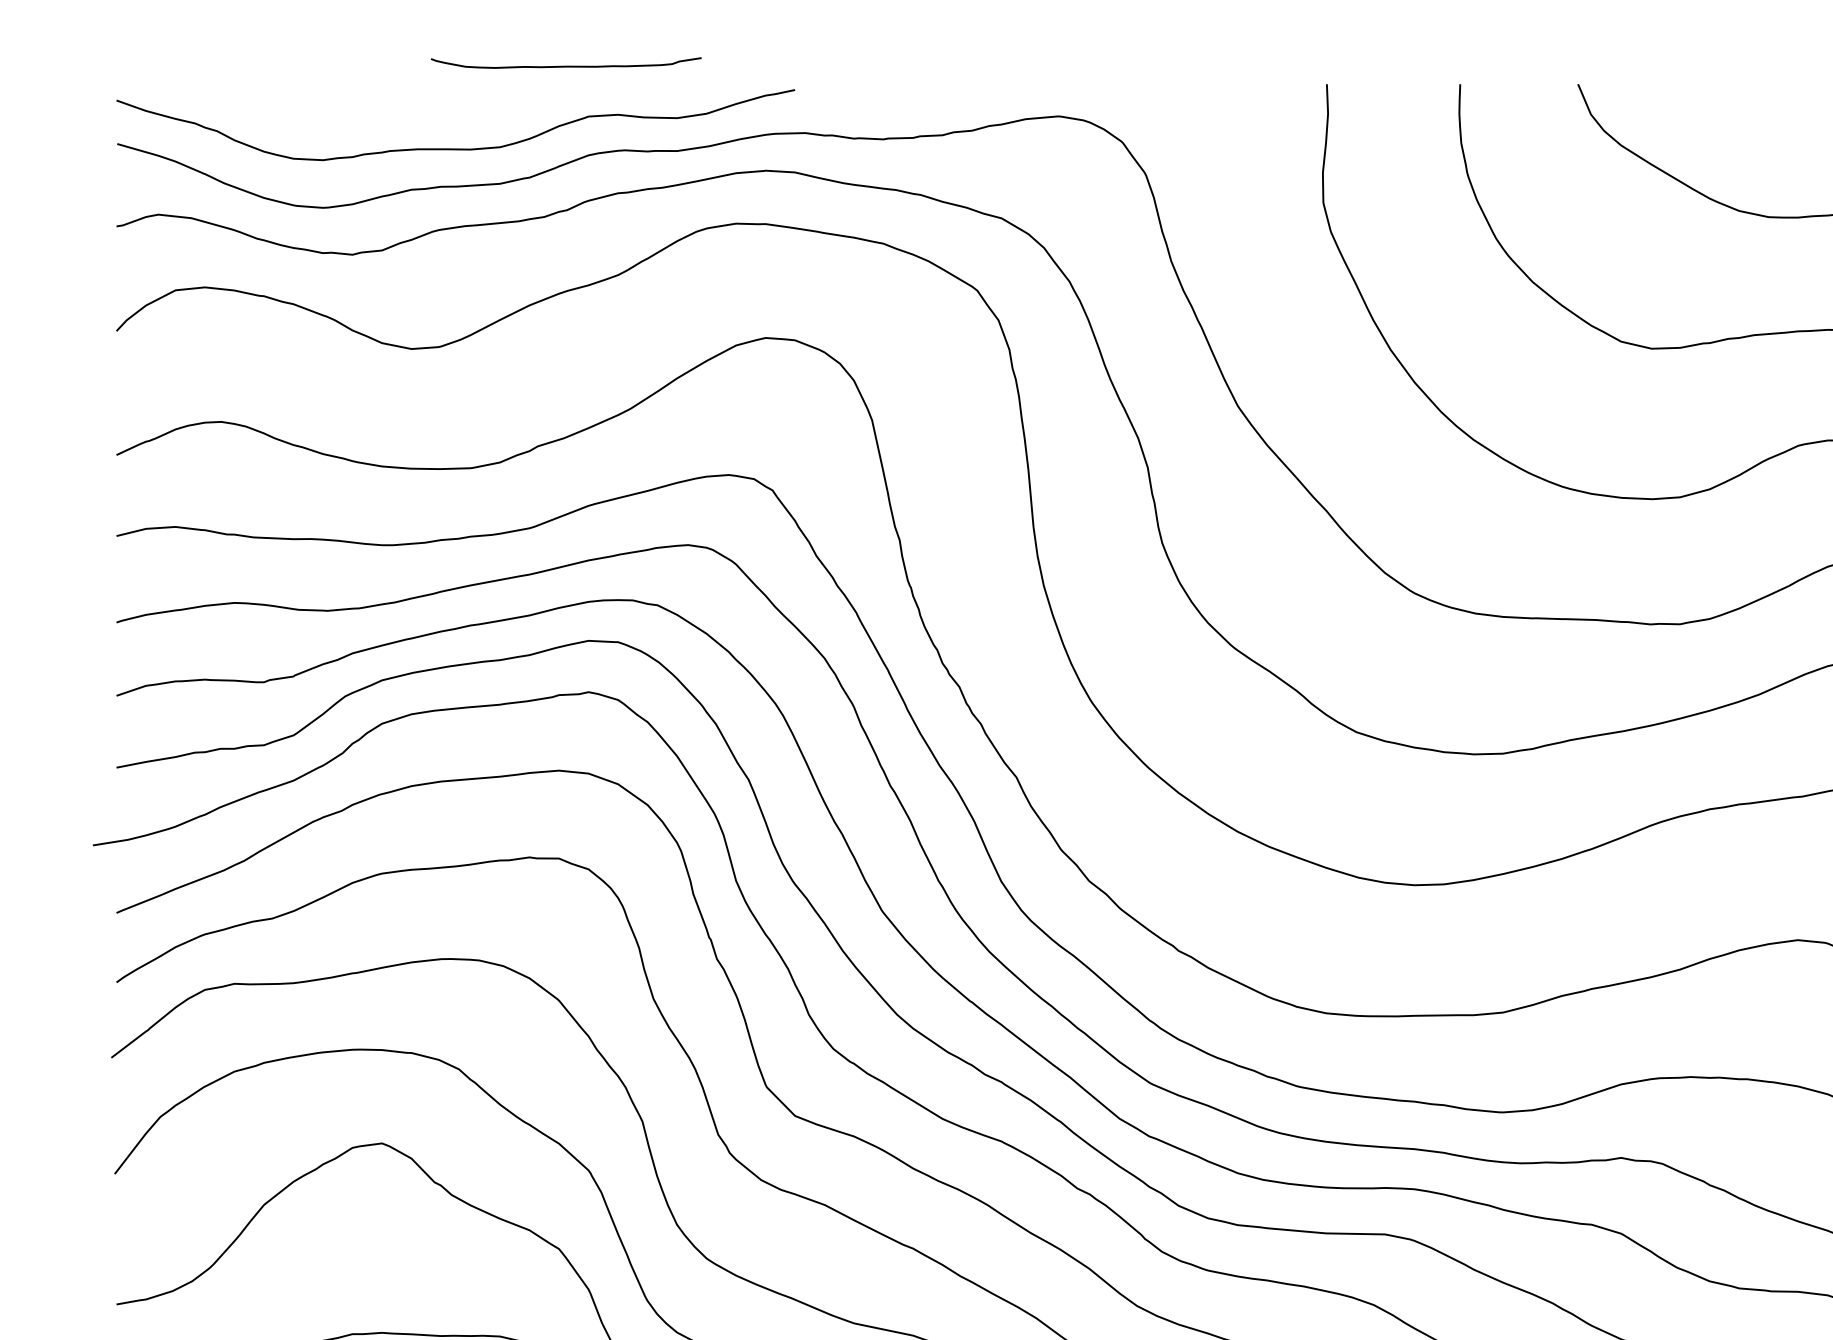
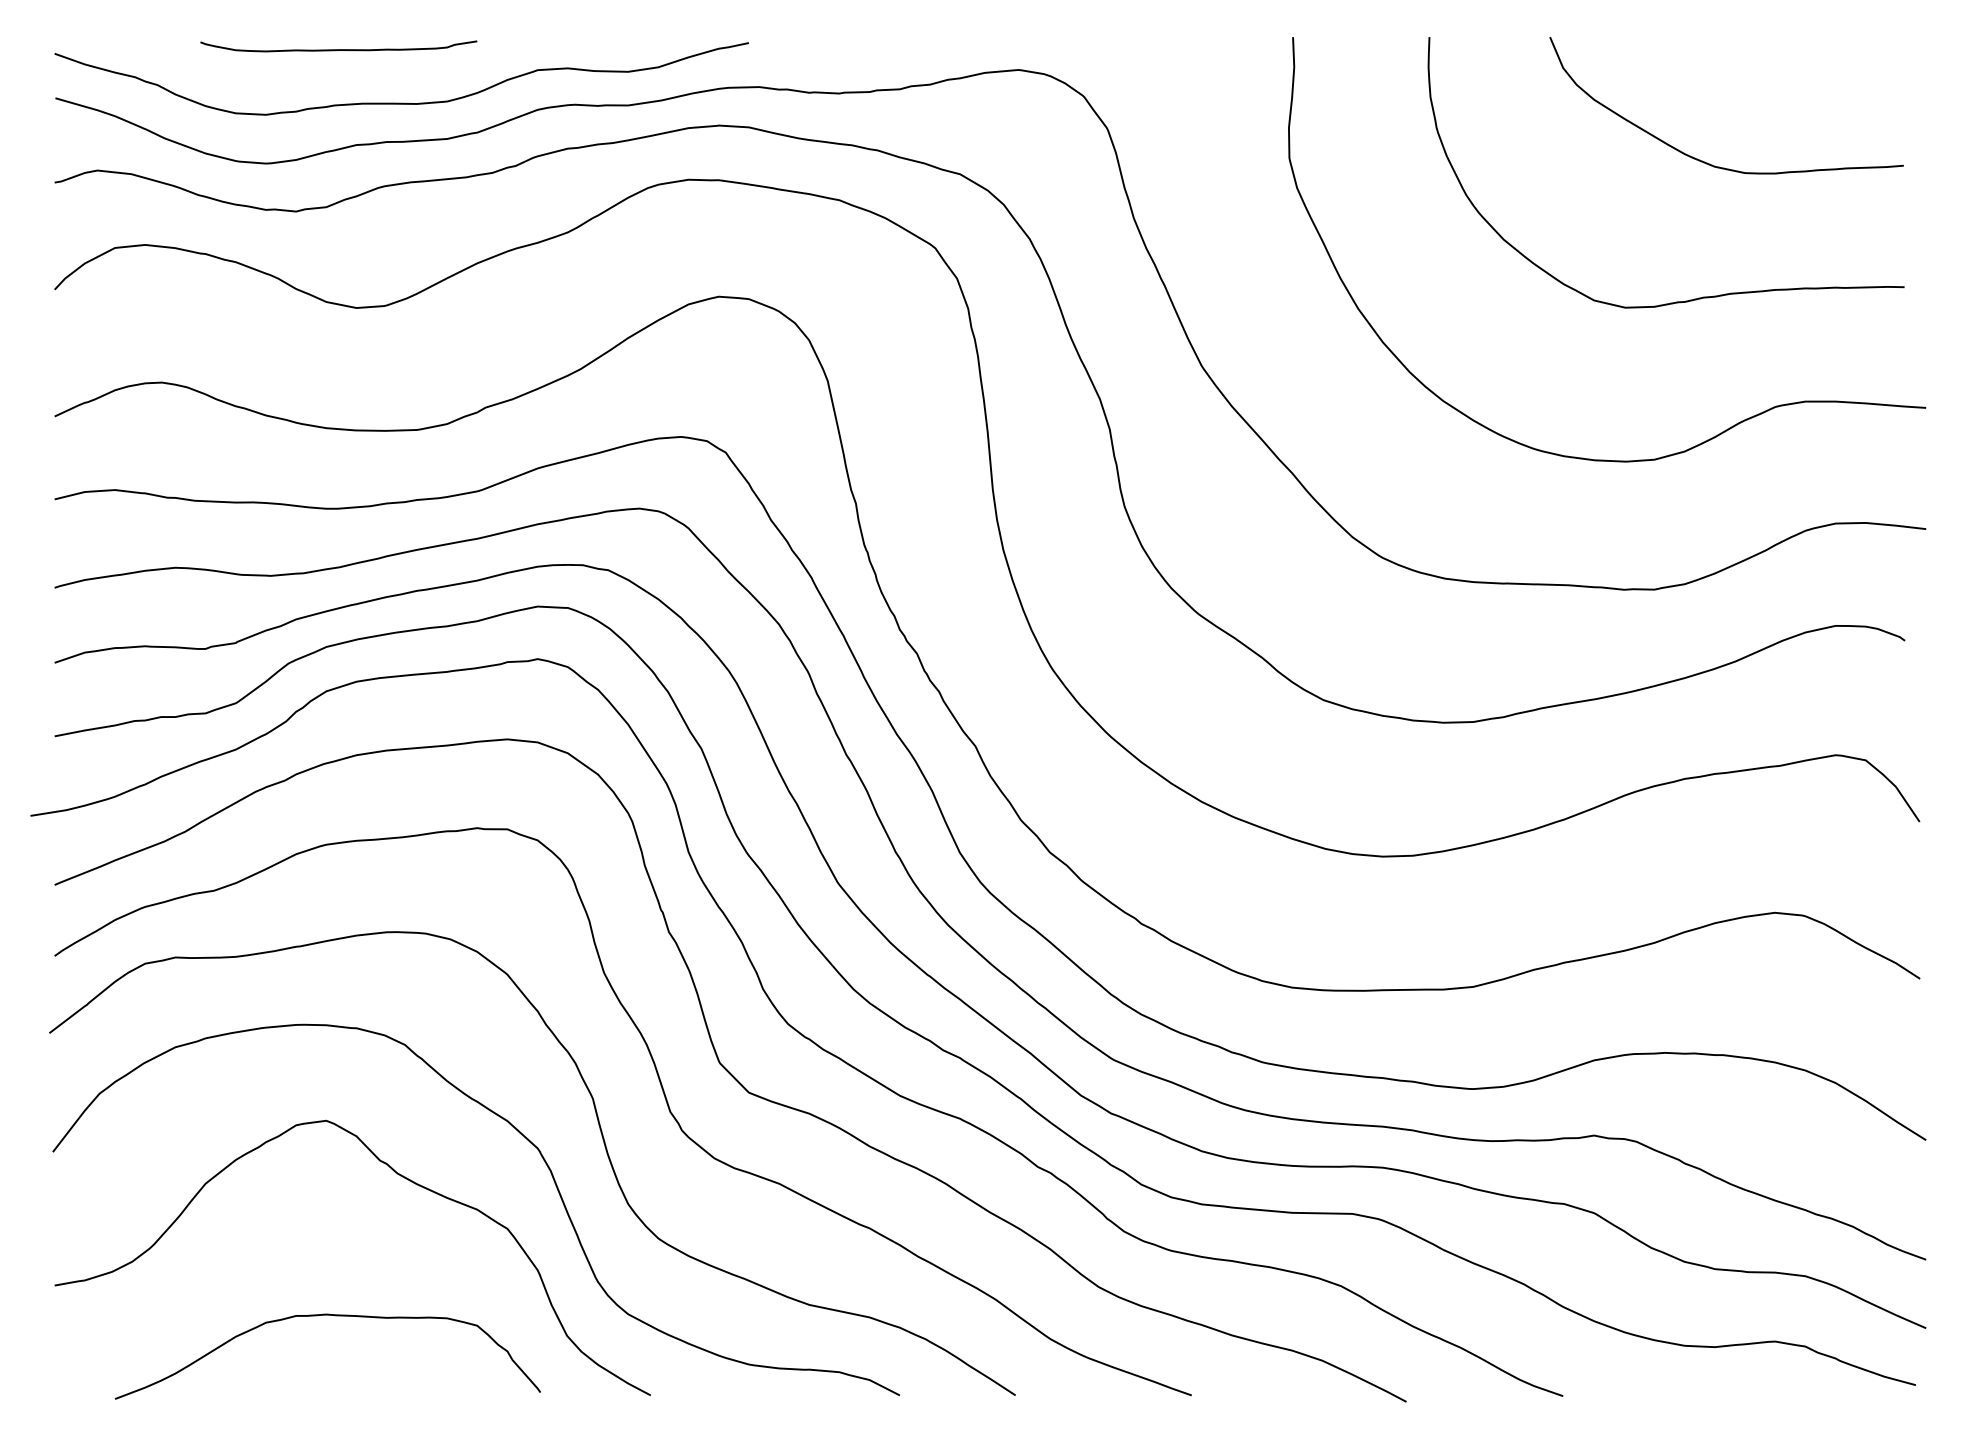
curve: (565, 66) -> (338, 49), moved

